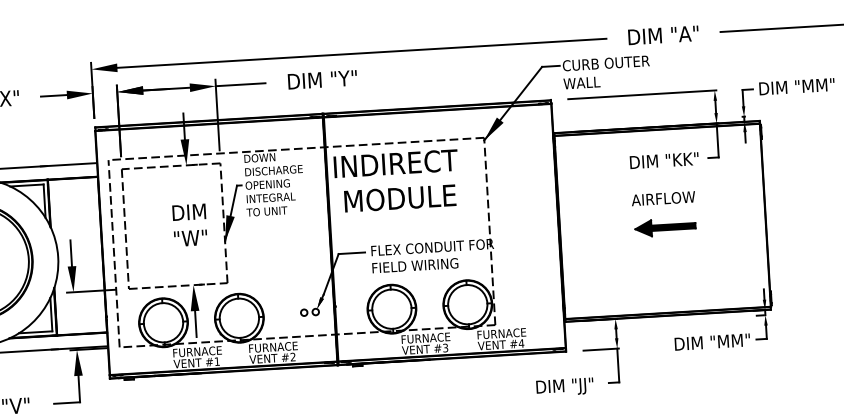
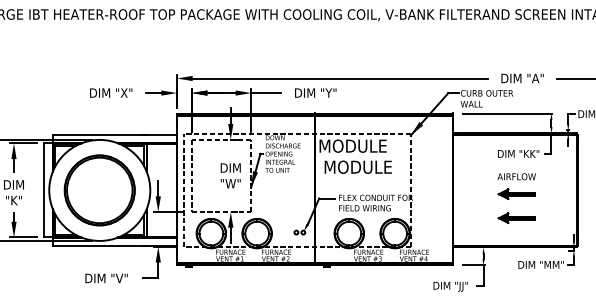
text: (396, 162) -> (357, 145), INDIRECT -> MODULE
part: (667, 266) -> (516, 217), added

